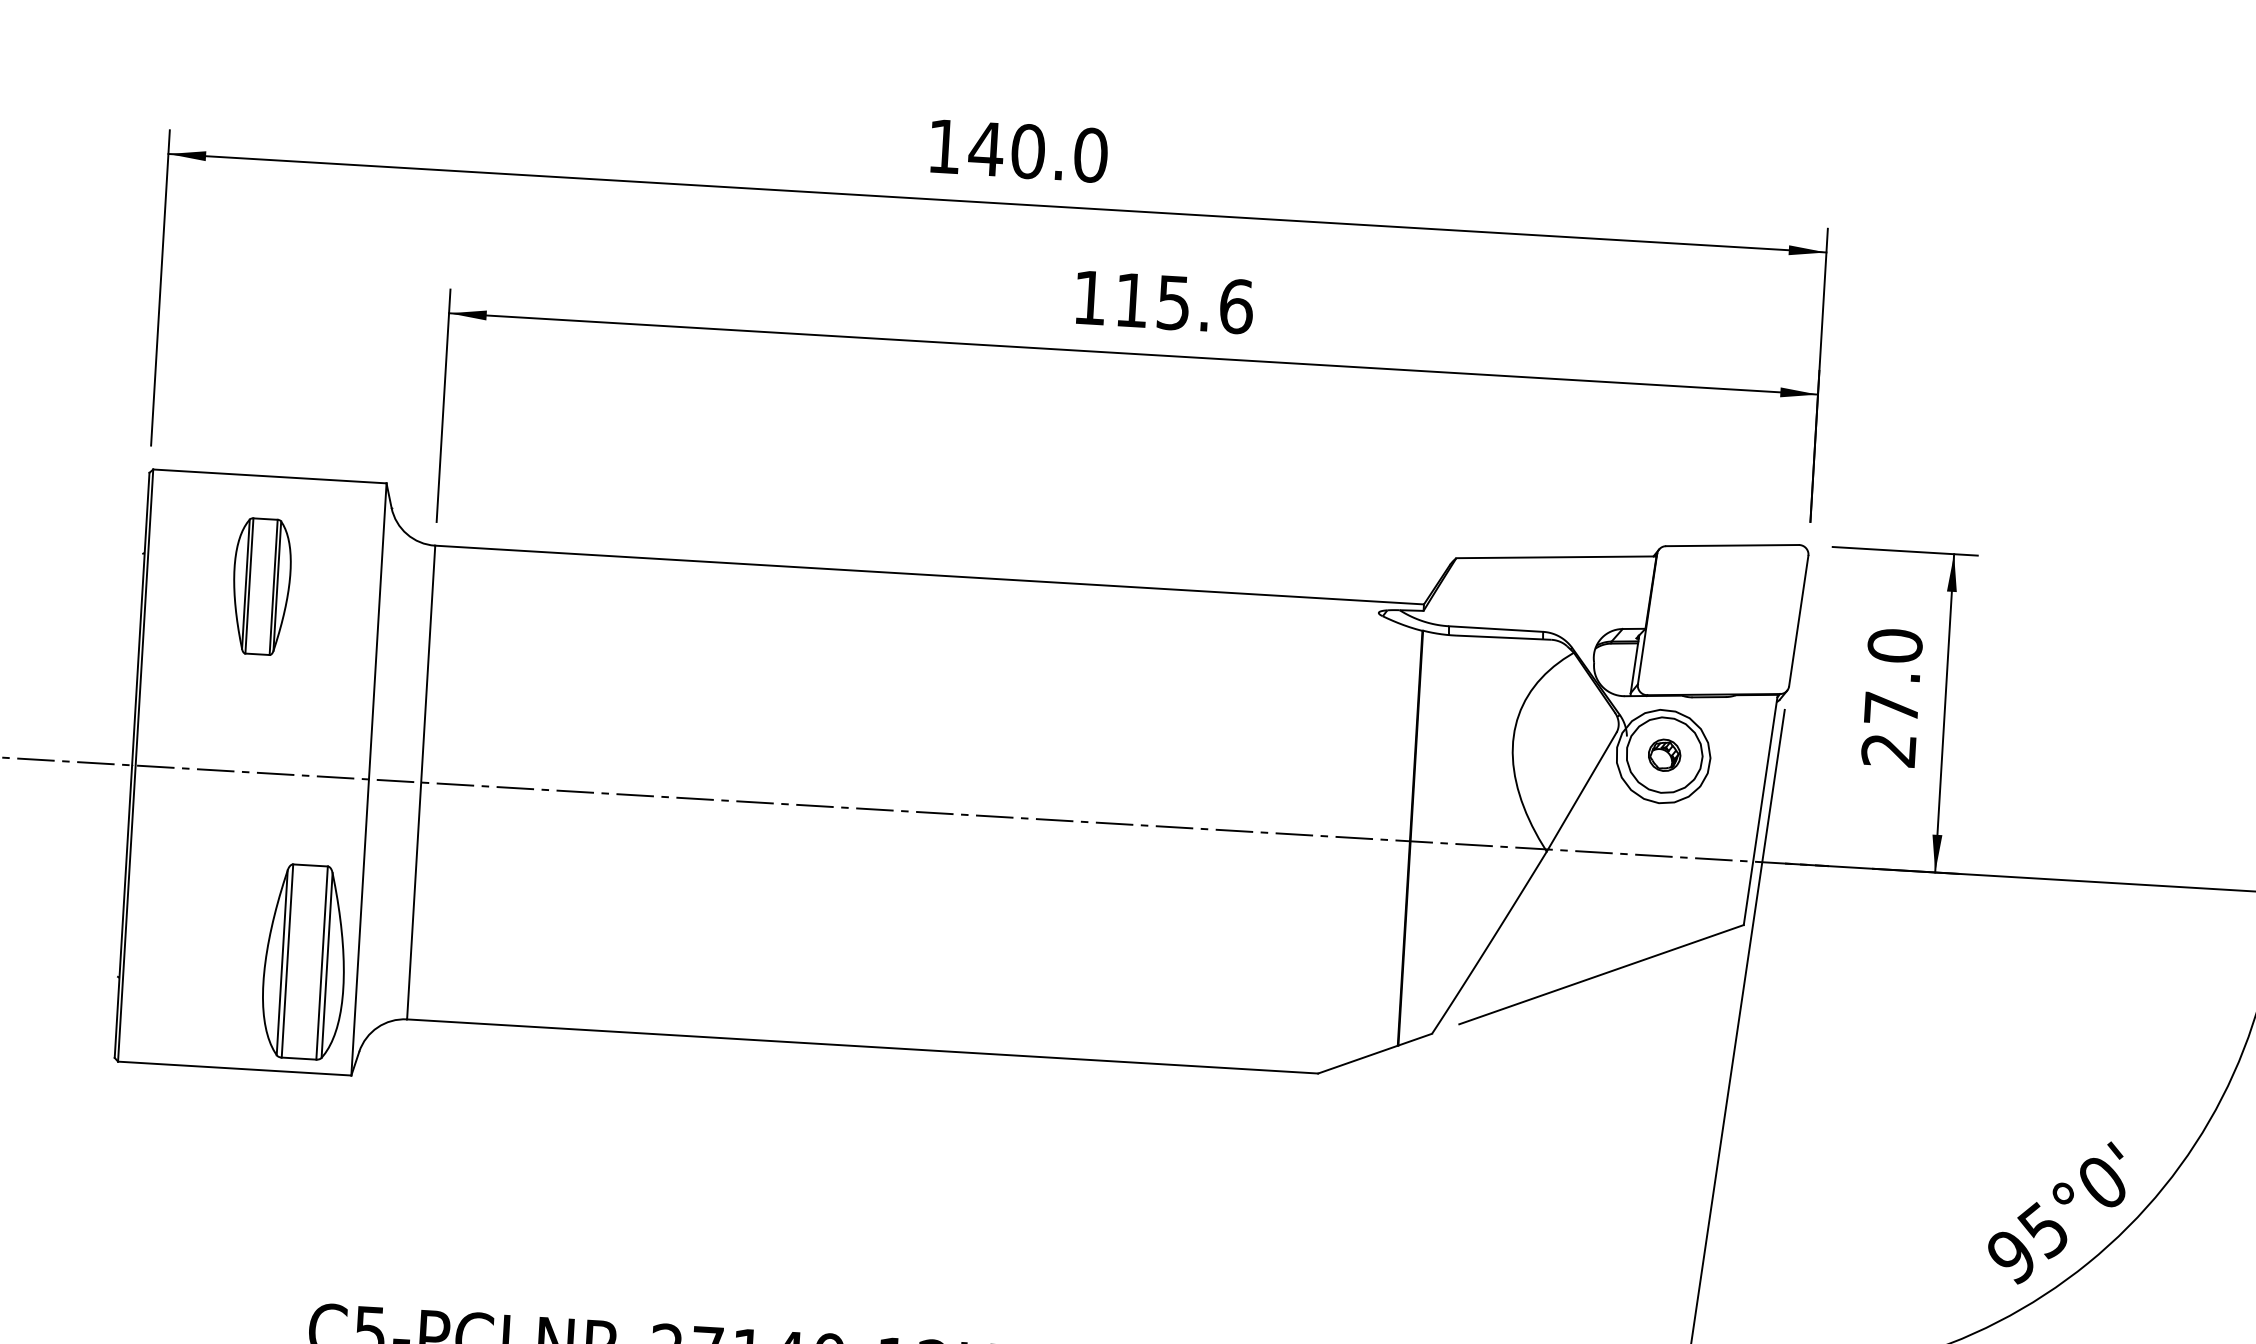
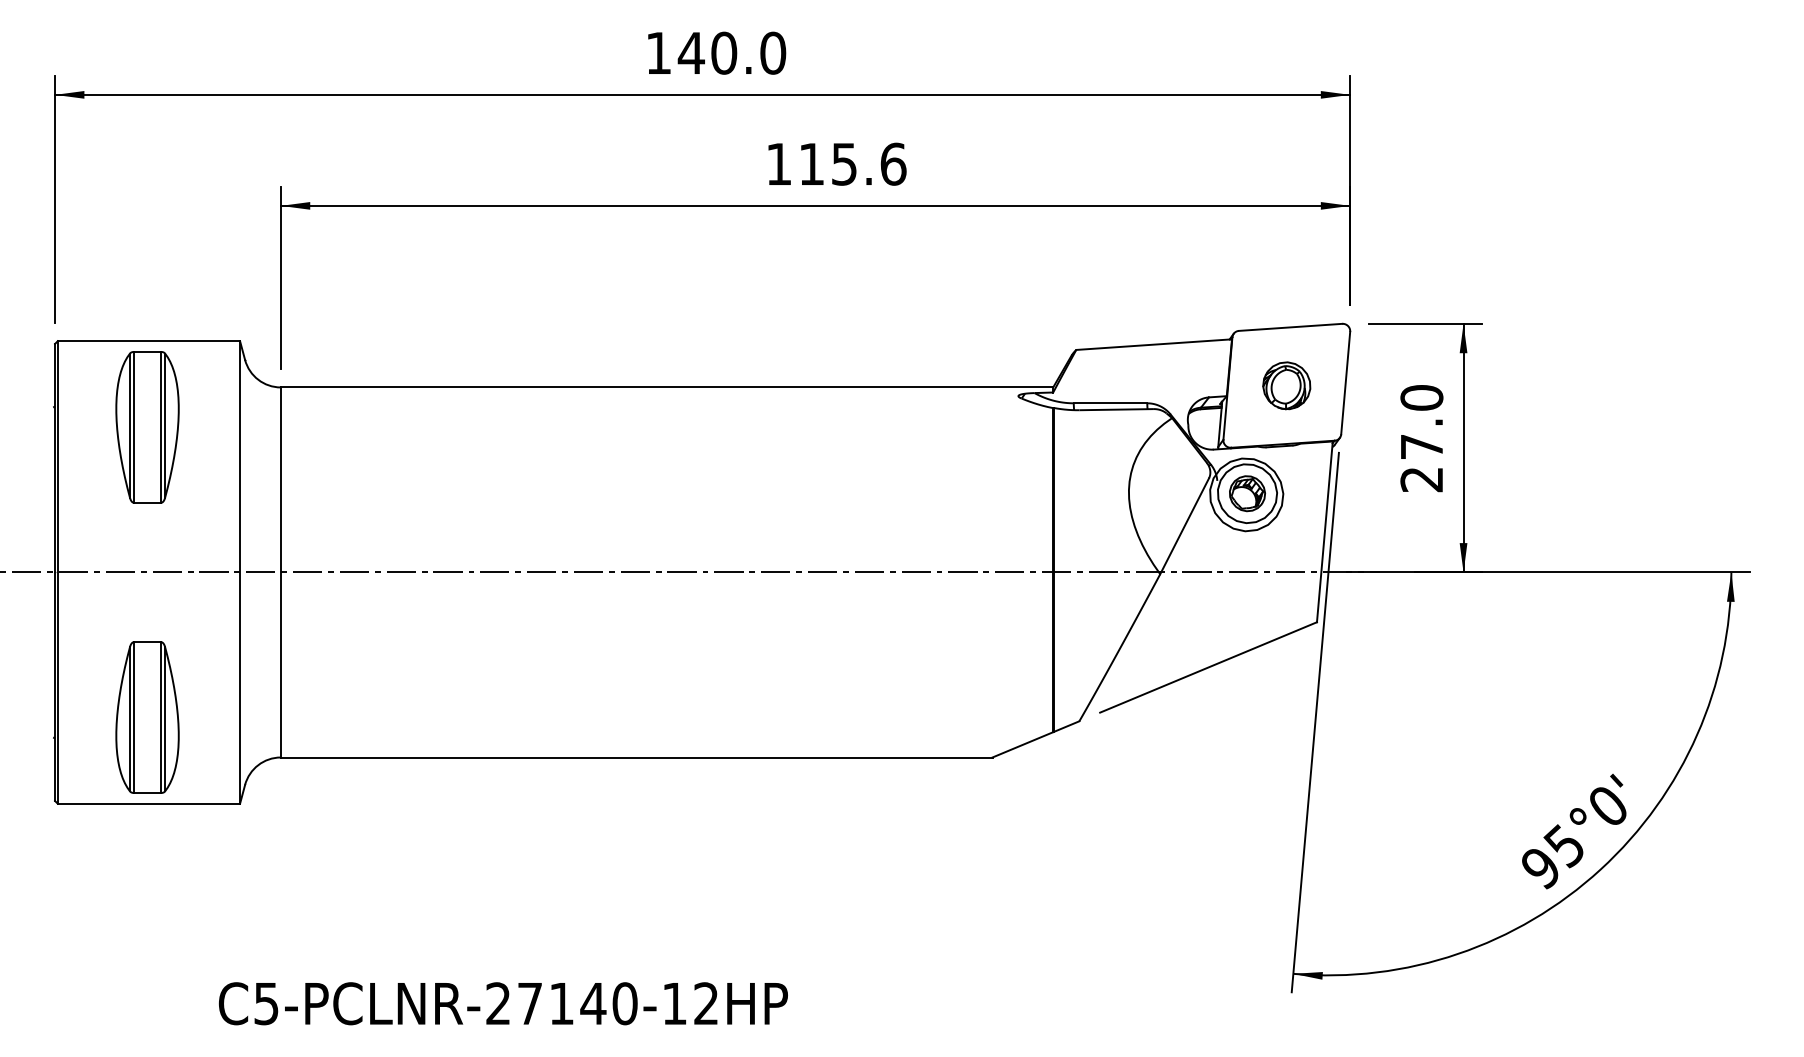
part: (261, 586) -> (147, 427), size x1.43
part: (1722, 619) -> (1286, 385), added
part: (1664, 754) -> (1247, 493), size x1.43
part: (304, 961) -> (147, 717), moved

